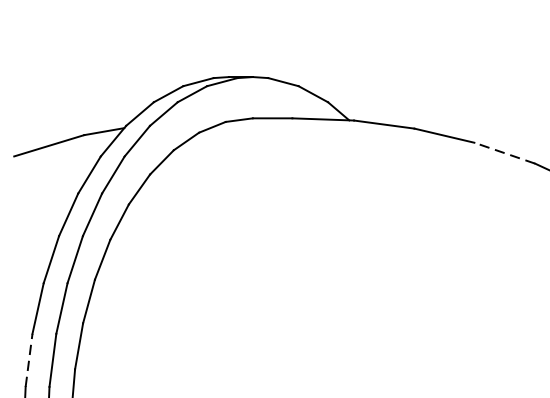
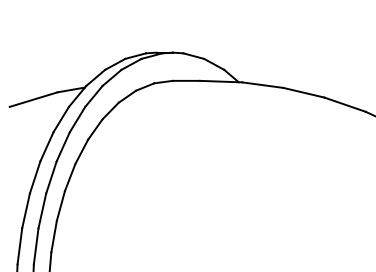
line: (505, 152) -> (345, 104), dashed -> solid
line: (28, 359) -> (19, 245), dashed -> solid

